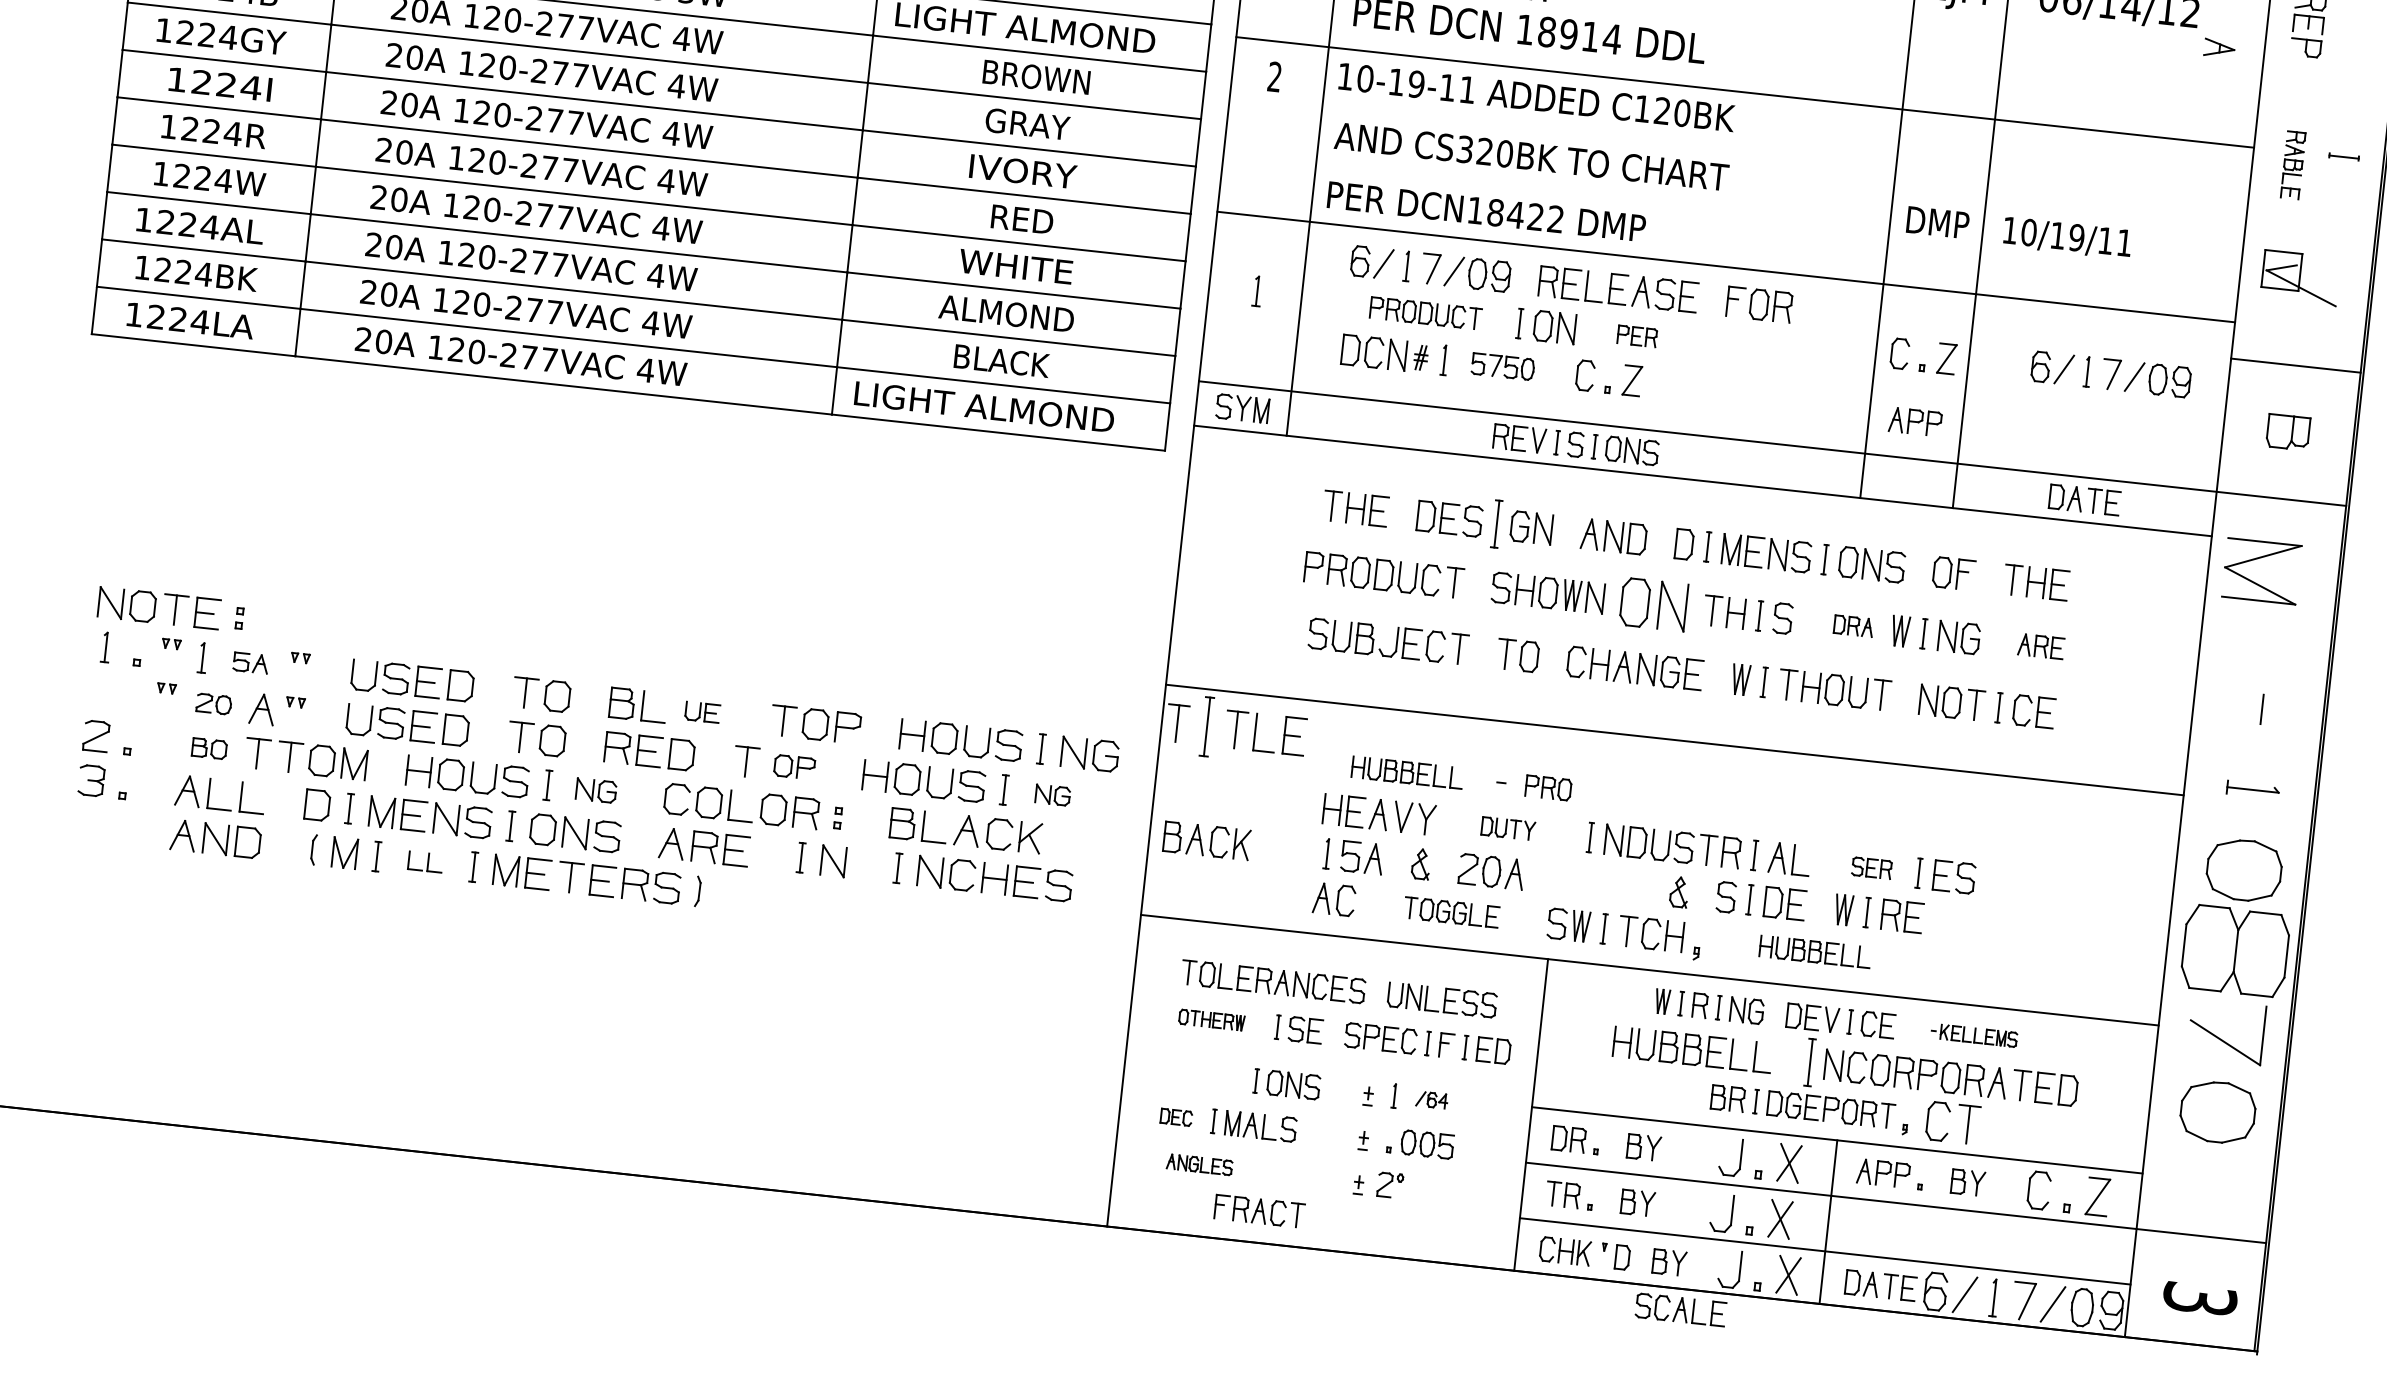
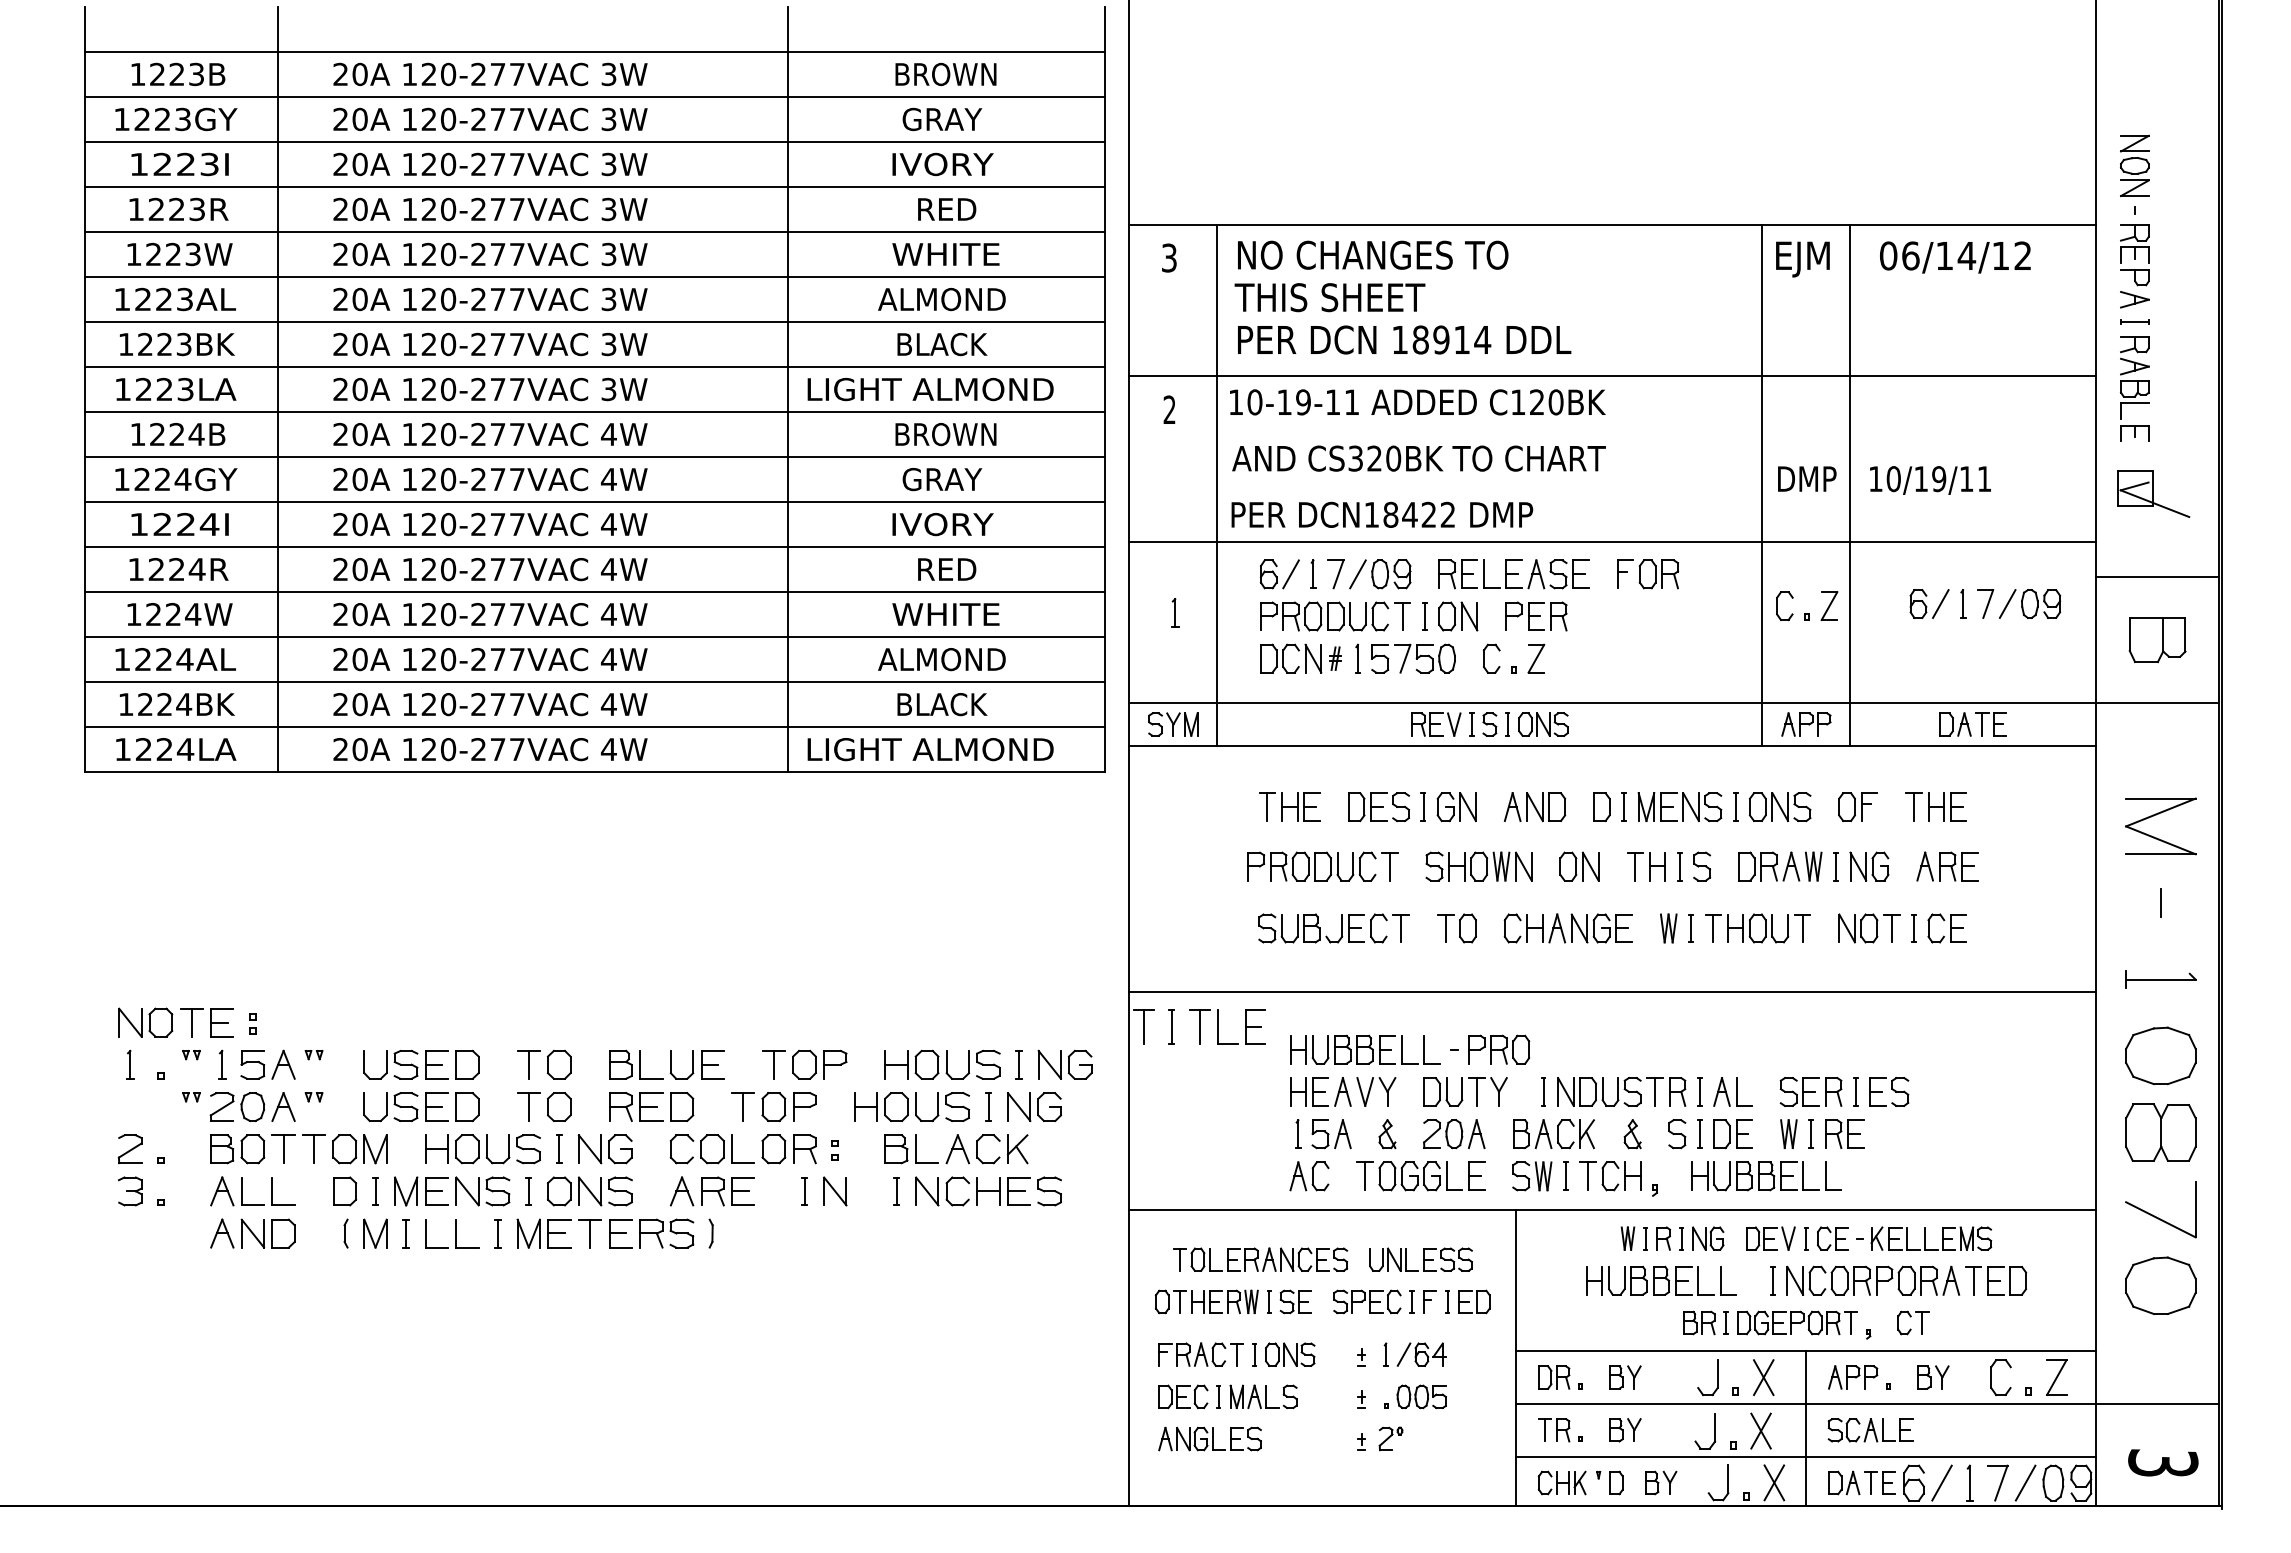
part: (2219, 48) -> (2134, 299), moved
part: (2343, 156) -> (2134, 321), moved
part: (2292, 164) -> (2134, 388), size x1.67
part: (1425, 313) -> (1335, 616), size x1.43
part: (1637, 336) -> (1536, 616), size x1.67
part: (1503, 366) -> (1413, 658), size x1.43
part: (1915, 421) -> (1806, 724), moved
part: (2288, 432) -> (2157, 640), size x1.43
part: (1495, 523) -> (1422, 806), size x0.62
part: (2256, 560) -> (2154, 816), moved
part: (1653, 604) -> (1579, 866), size x0.62
part: (1853, 626) -> (1769, 866), size x1.67
part: (2041, 646) -> (1947, 866), size x1.43
part: (250, 662) -> (267, 1064), size x1.67
part: (214, 703) -> (237, 1106), size x1.67
part: (701, 711) -> (696, 1064), size x1.67
part: (1206, 726) -> (1171, 1026), size x0.62
part: (209, 748) -> (237, 1149), size x1.67
part: (794, 766) -> (788, 1106), size x1.43
part: (1407, 772) -> (1365, 1049), size x1.43
part: (1548, 787) -> (1499, 1049), size x1.43
part: (2252, 789) -> (2160, 979), size x1.43
part: (595, 790) -> (604, 1149), size x1.43
part: (1052, 794) -> (1034, 1106), size x1.67
part: (1508, 828) -> (1465, 1091), size x1.67
part: (1206, 841) -> (1553, 1134), moved
part: (425, 861) -> (452, 1233), size x1.67
part: (1871, 867) -> (1810, 1091), size x1.67
part: (1451, 912) -> (1420, 1176), size x1.43
part: (2235, 950) -> (2160, 1132), size x0.71
part: (1815, 952) -> (1766, 1176), size x1.43
part: (1211, 1019) -> (1206, 1301), size x1.67
part: (1974, 1035) -> (1924, 1238), size x1.67
part: (1809, 1062) -> (1772, 1280), size x0.62
part: (1431, 1099) -> (1421, 1354), size x1.67
part: (1176, 1116) -> (1183, 1396), size x1.67
part: (1953, 1122) -> (1913, 1322), size x0.62
part: (1199, 1164) -> (1209, 1438), size x1.67
part: (1259, 1211) -> (1200, 1354), moved
part: (1680, 1310) -> (1870, 1430), moved

